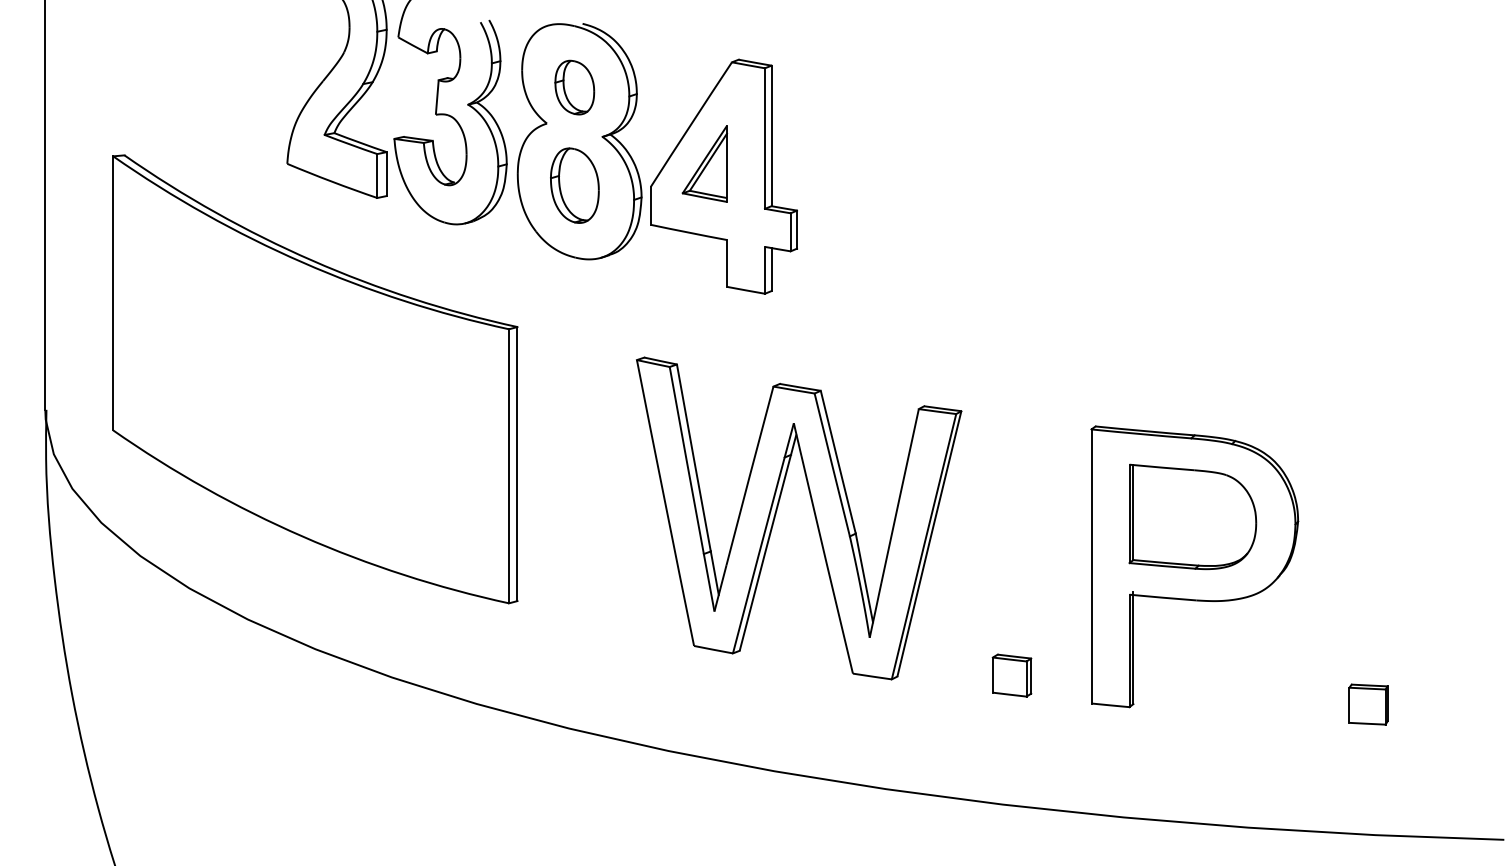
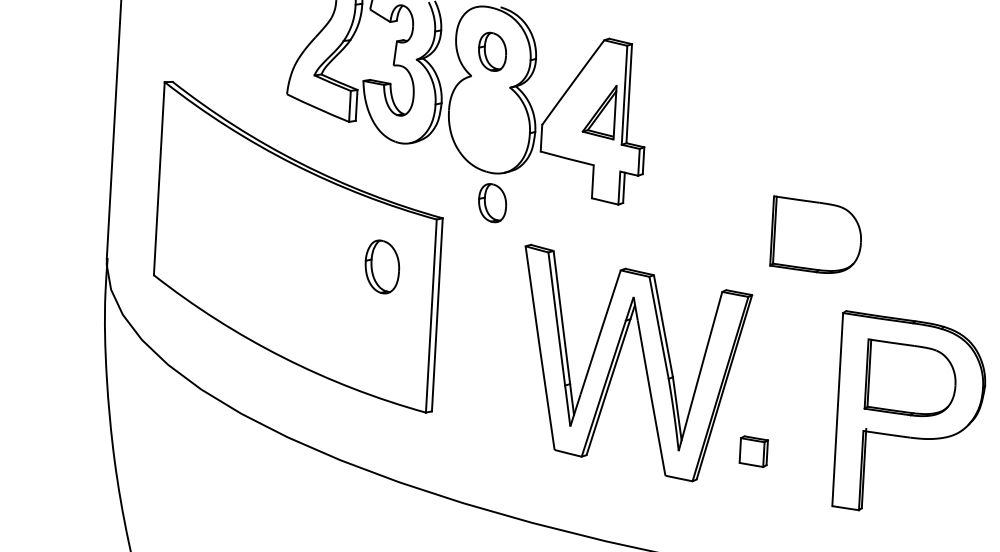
part: (704, 163) -> (599, 111), moved
part: (574, 185) -> (382, 266), moved
part: (586, 301) -> (492, 203), added
part: (1047, 321) -> (816, 235), added
part: (1011, 675) -> (753, 451), moved

